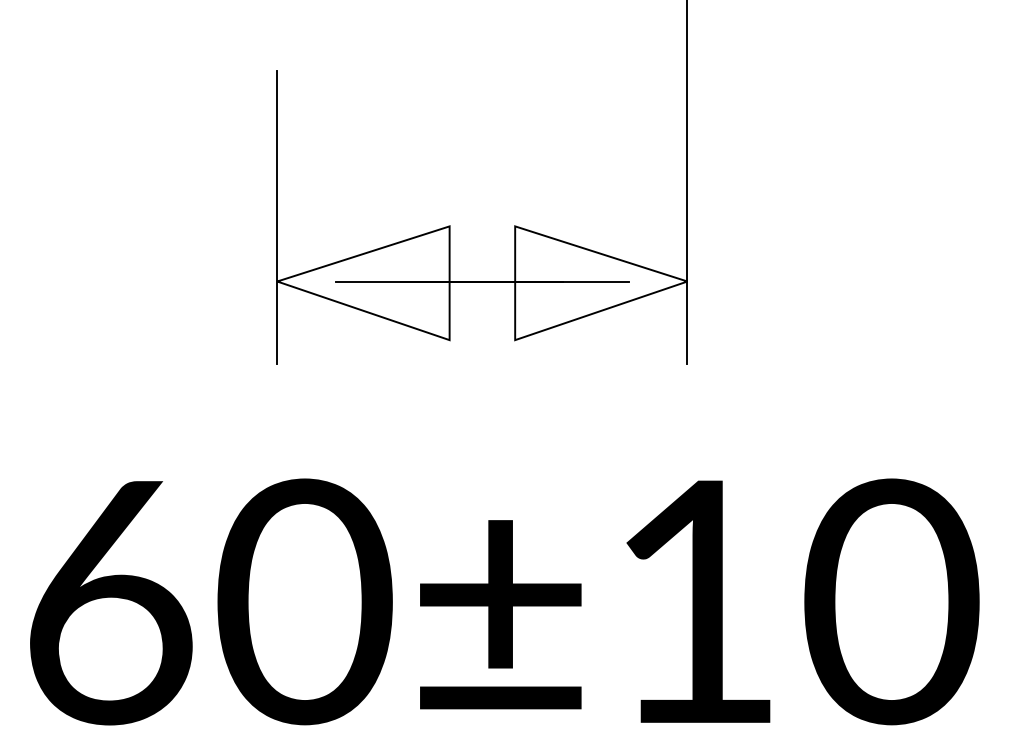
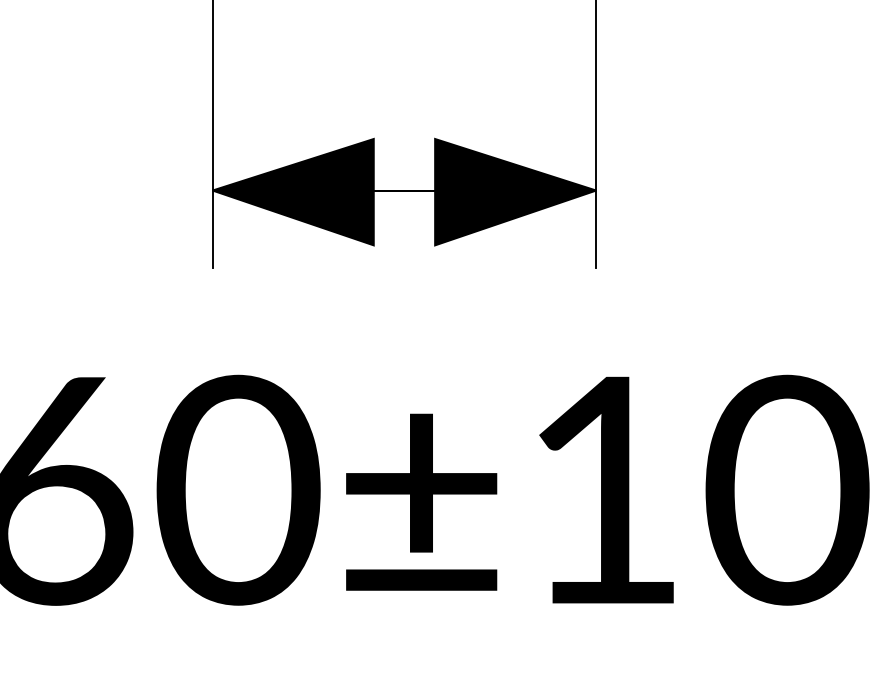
fill: (363, 283) -> (293, 192), added
fill: (601, 283) -> (515, 192), added

